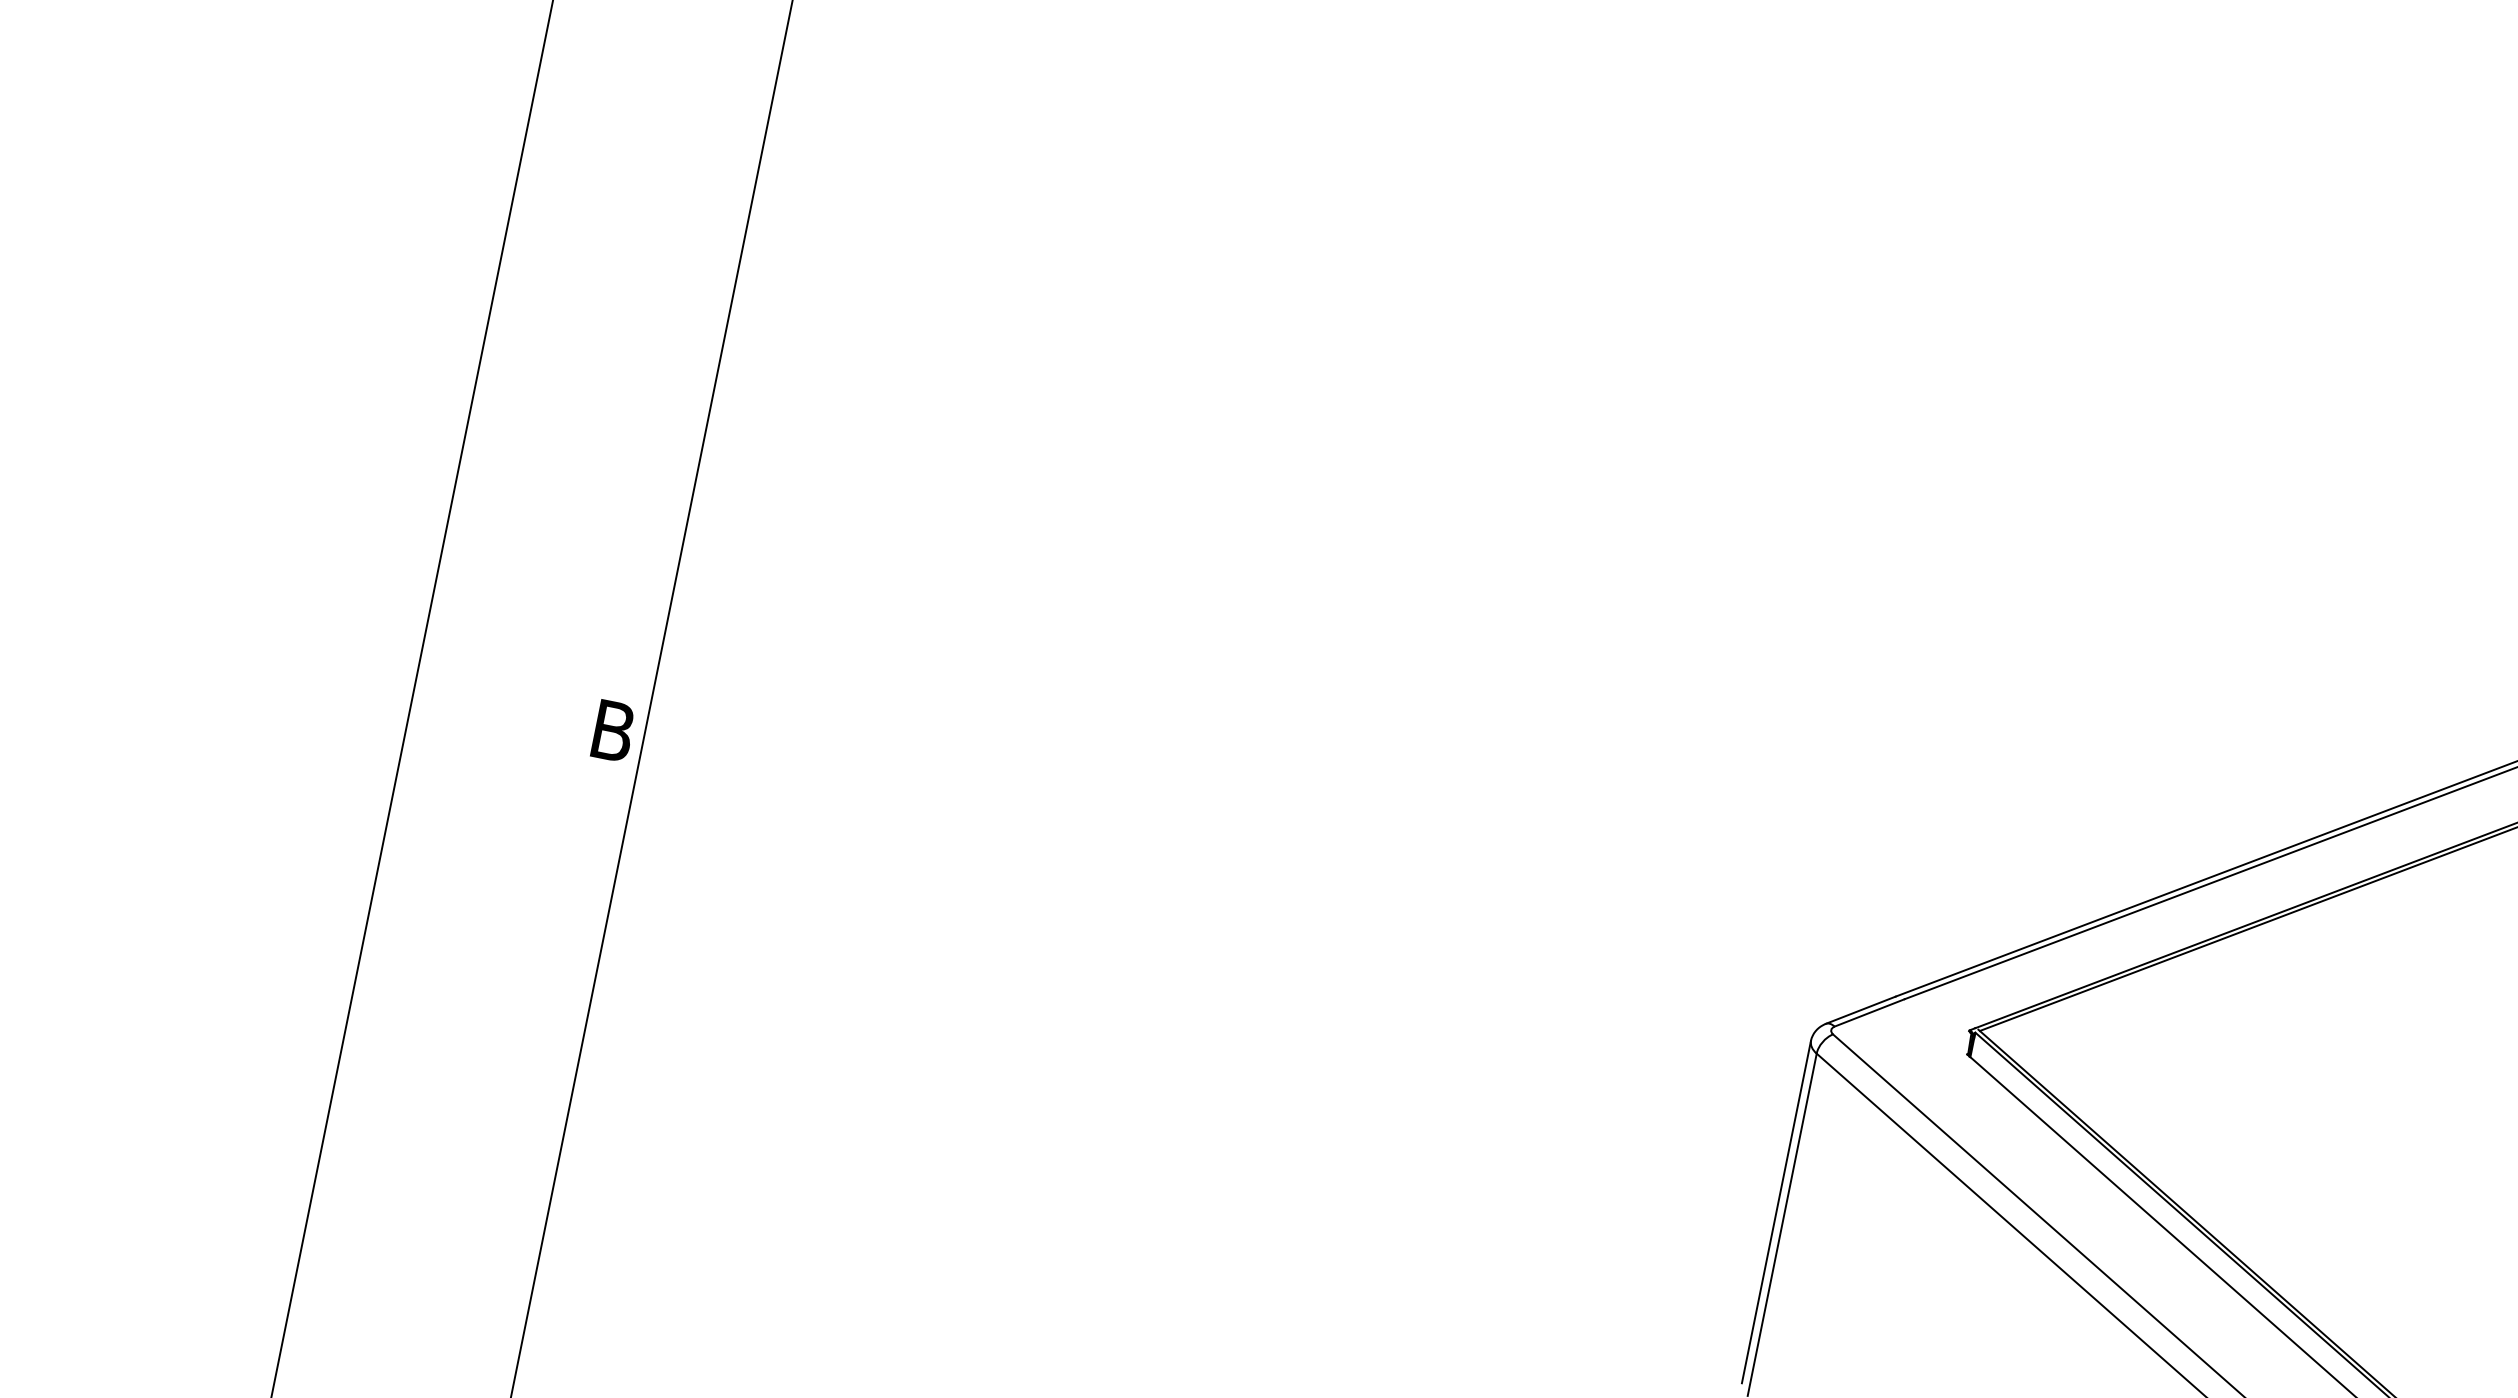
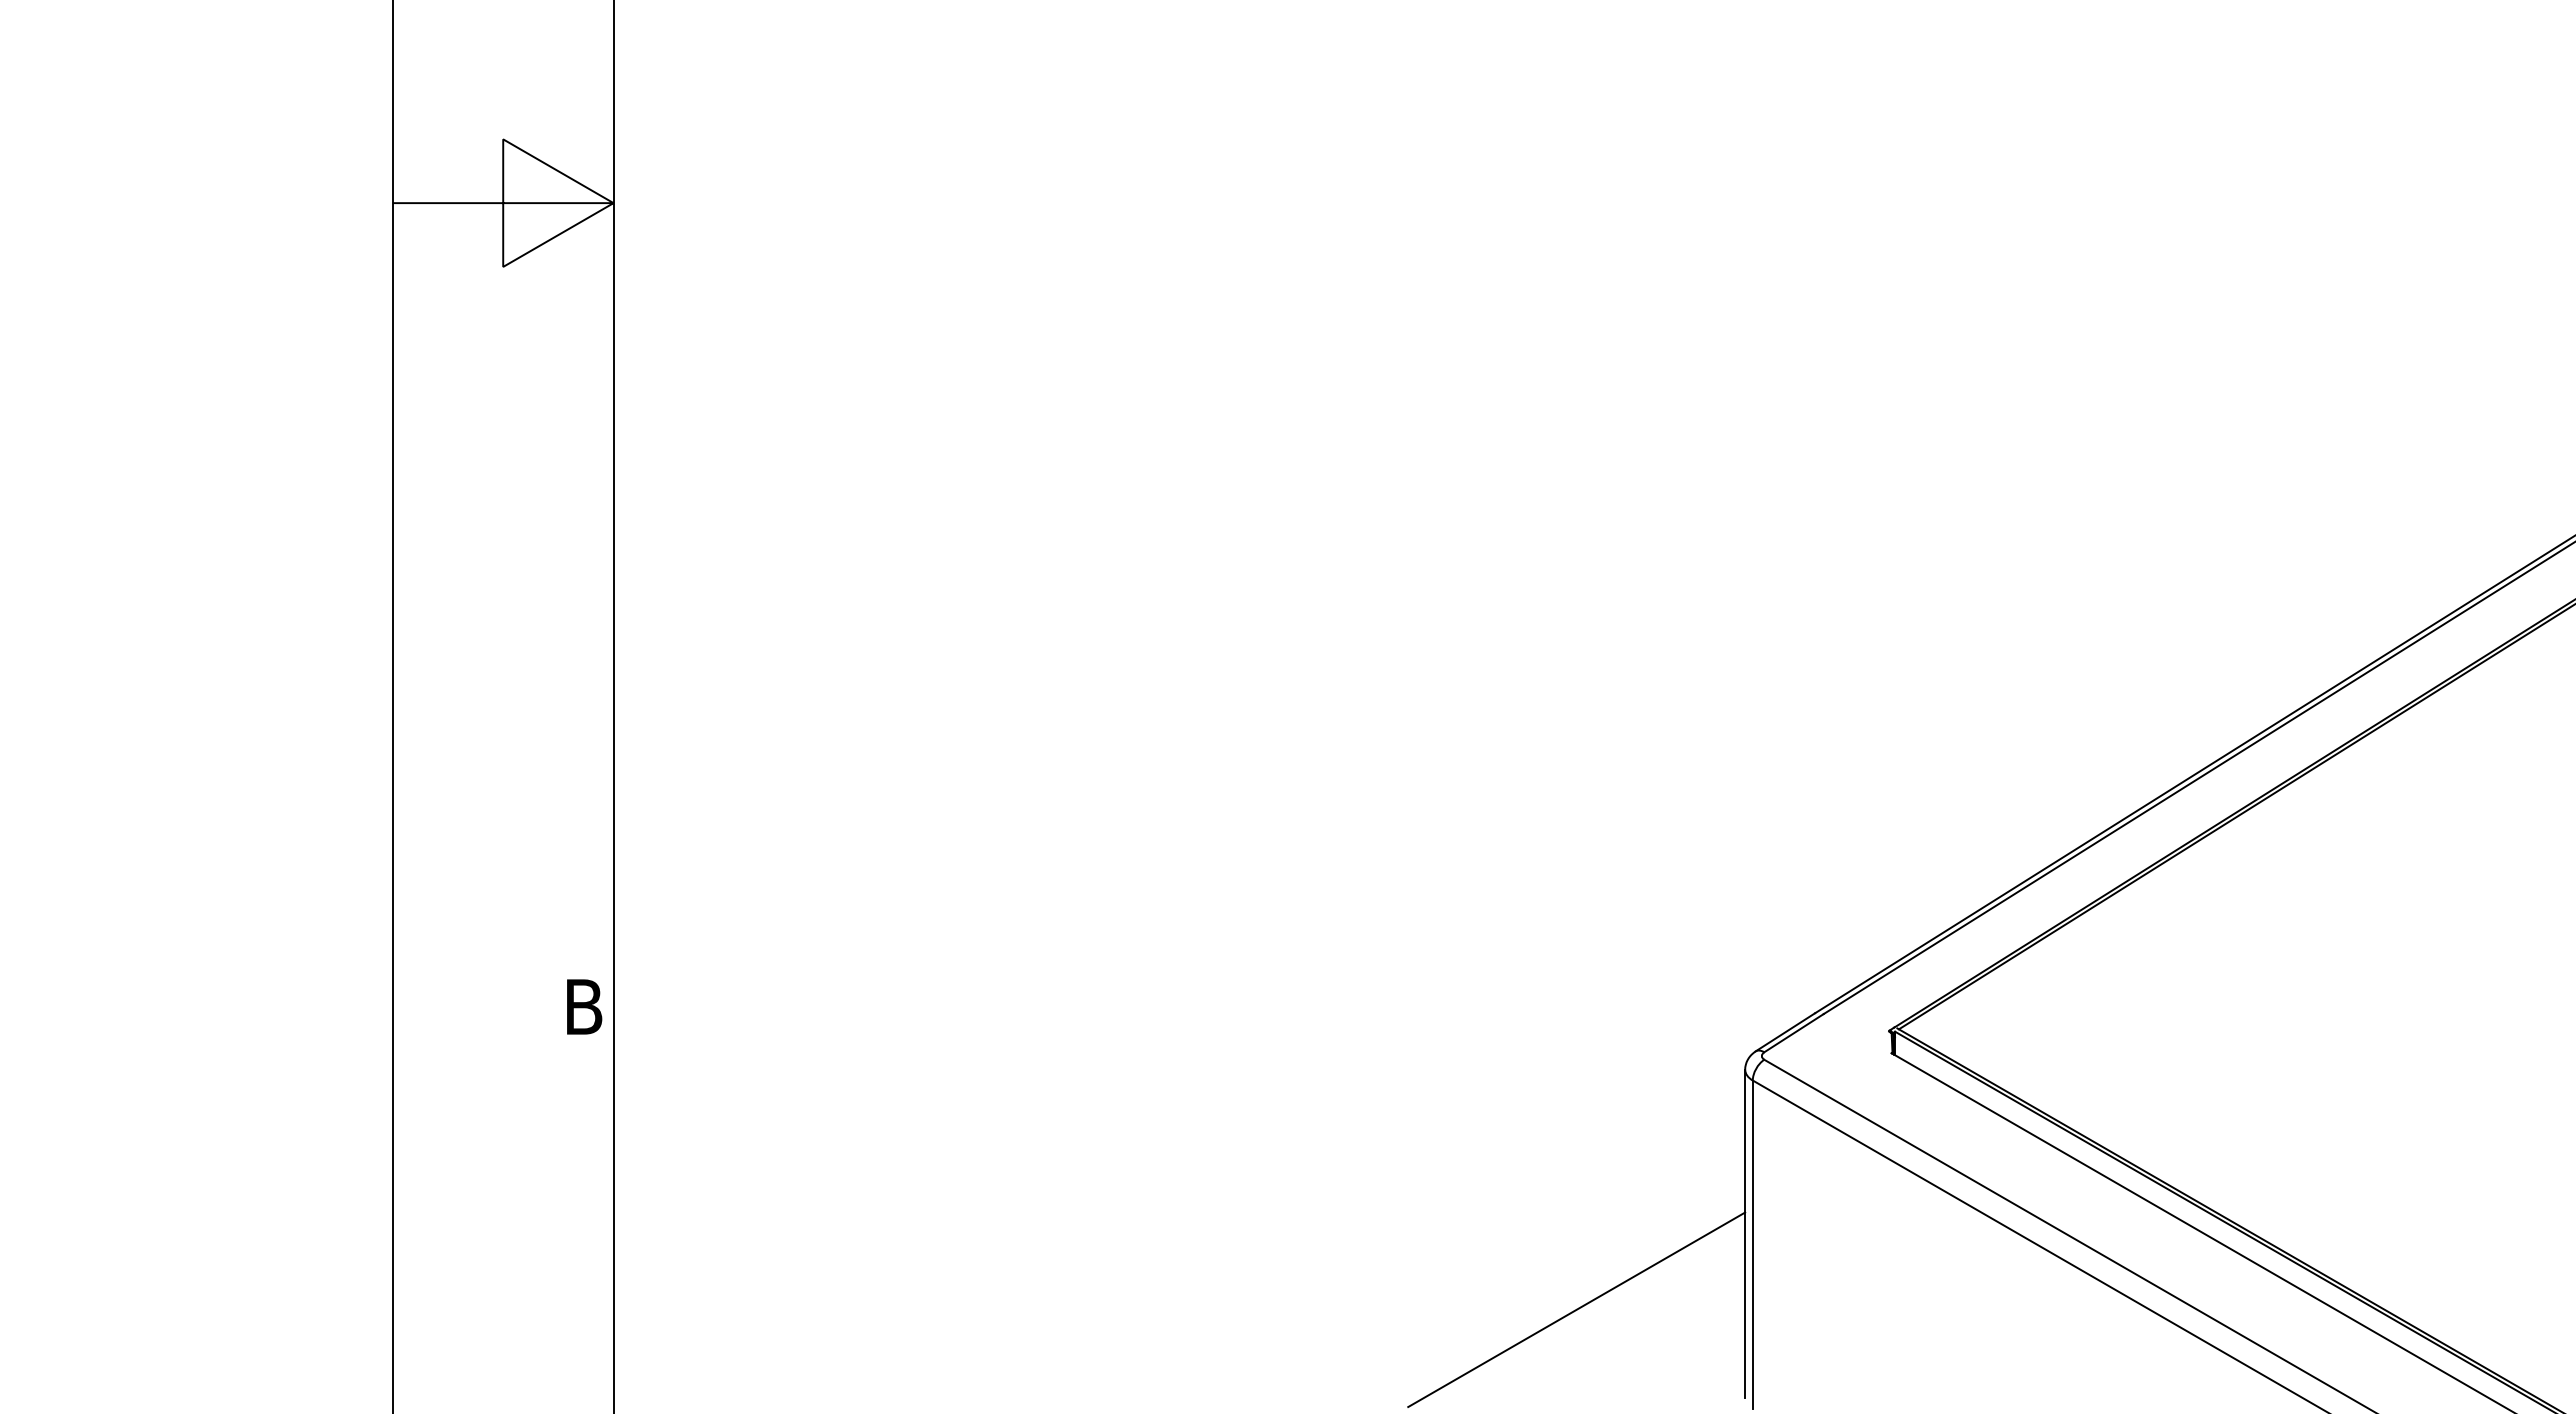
line: (1584, 1255) -> (1576, 1309), added

